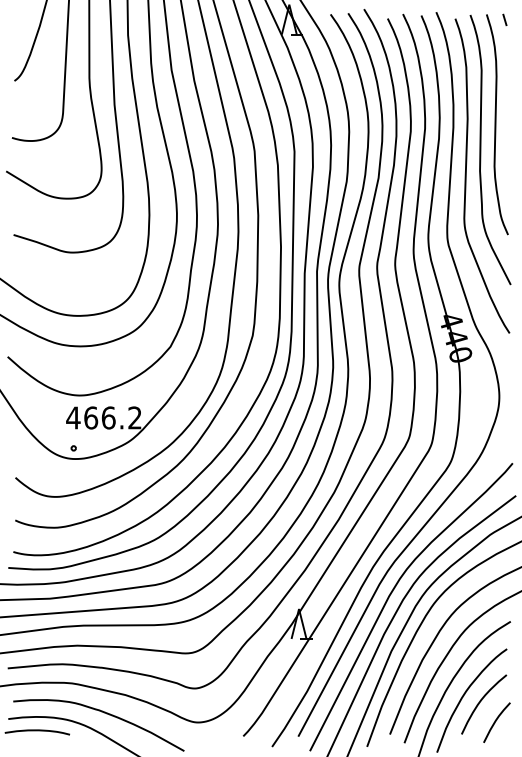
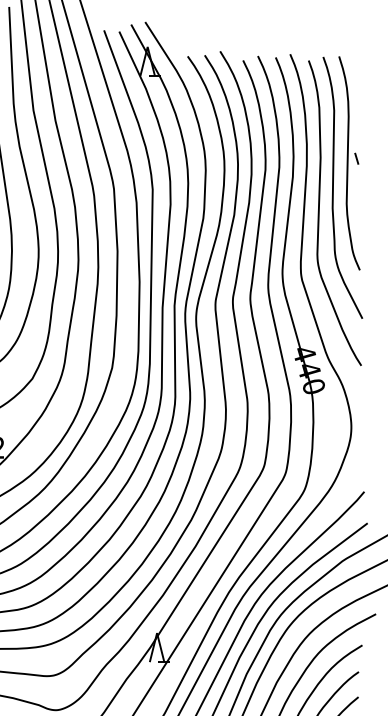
line: (504, 19) -> (356, 158), moved

